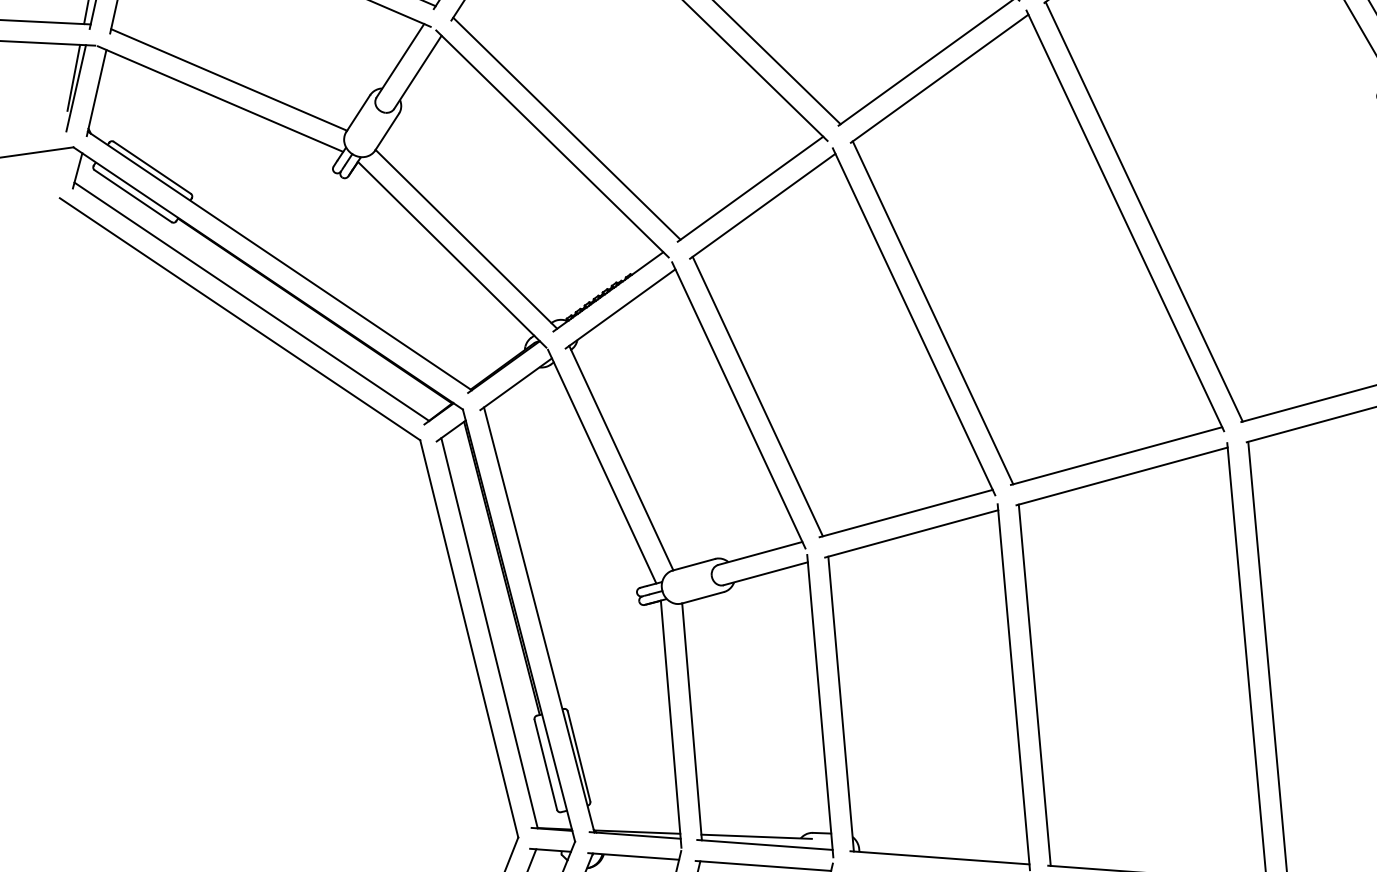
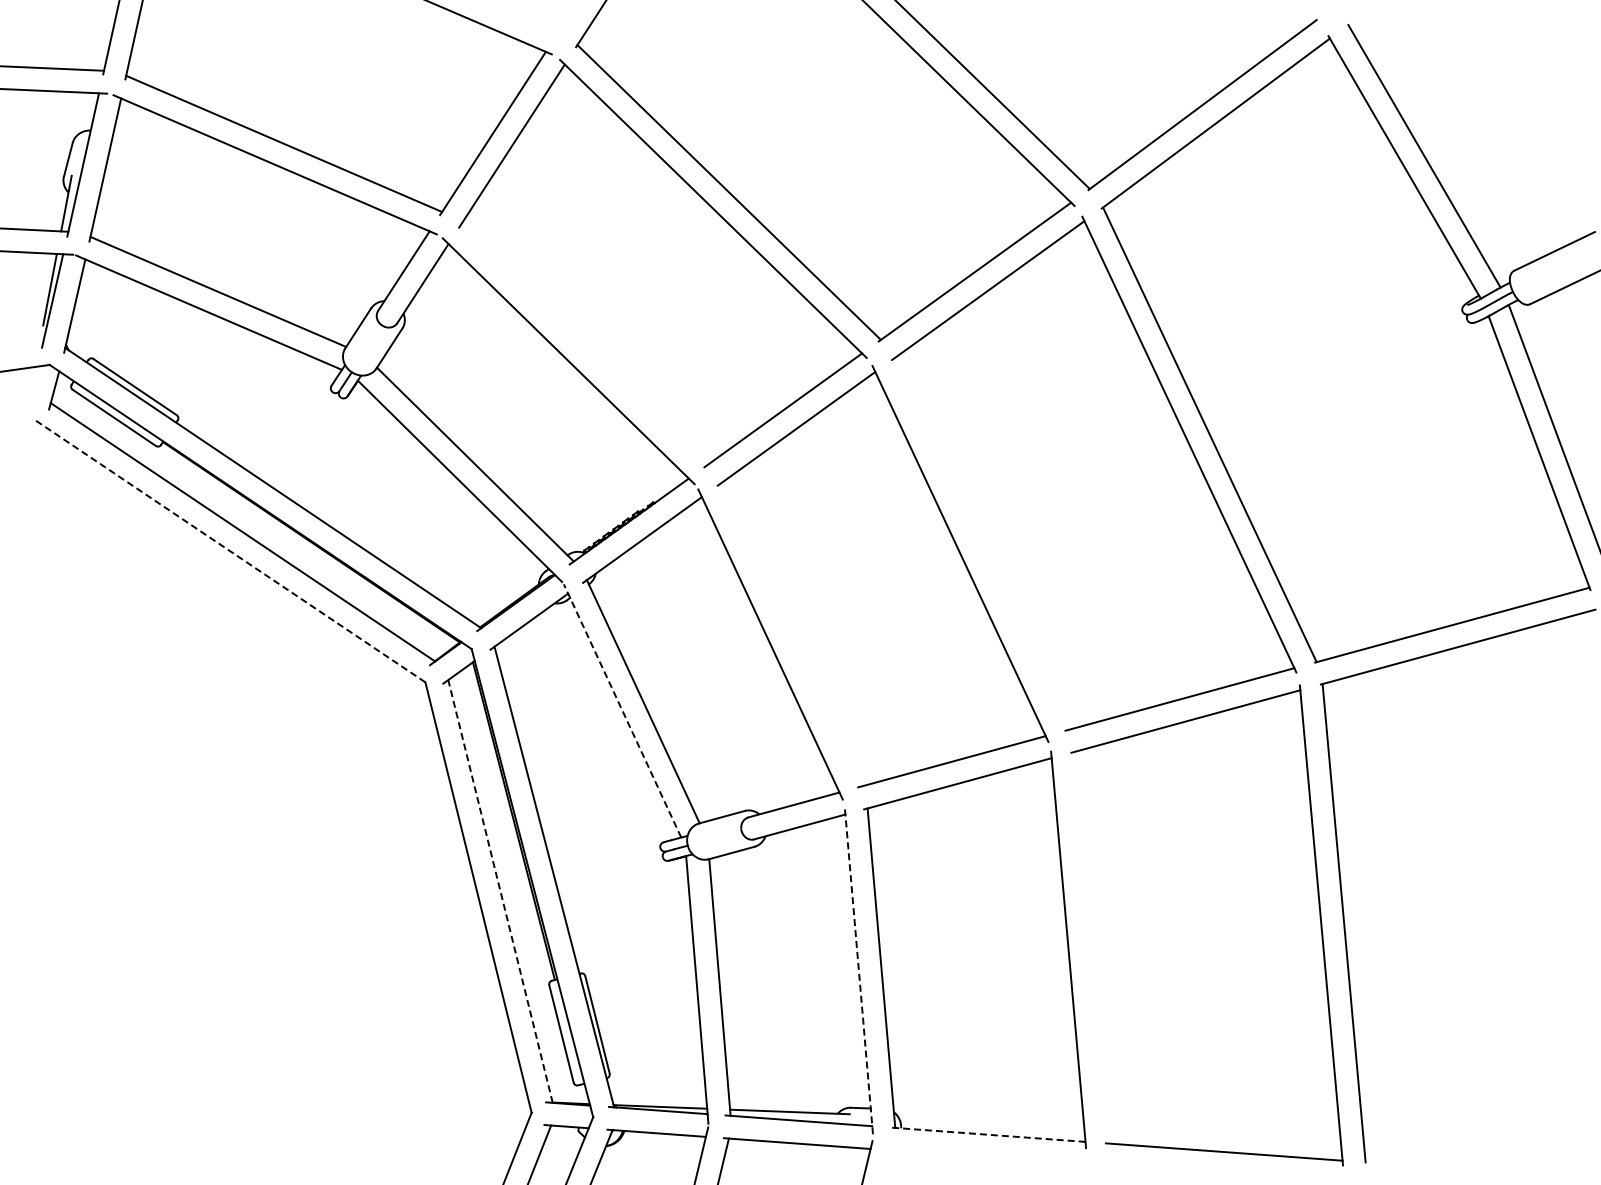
line: (567, 128) -> (584, 344), removed
line: (933, 313) -> (981, 544), removed
line: (239, 318) -> (229, 550), solid -> dashed
line: (757, 396) -> (790, 634), removed
line: (602, 466) -> (622, 710), solid -> dashed
line: (489, 633) -> (500, 891), solid -> dashed
line: (1034, 684) -> (1090, 947), removed
line: (819, 705) -> (858, 969), solid -> dashed
line: (939, 857) -> (988, 1134), solid -> dashed

